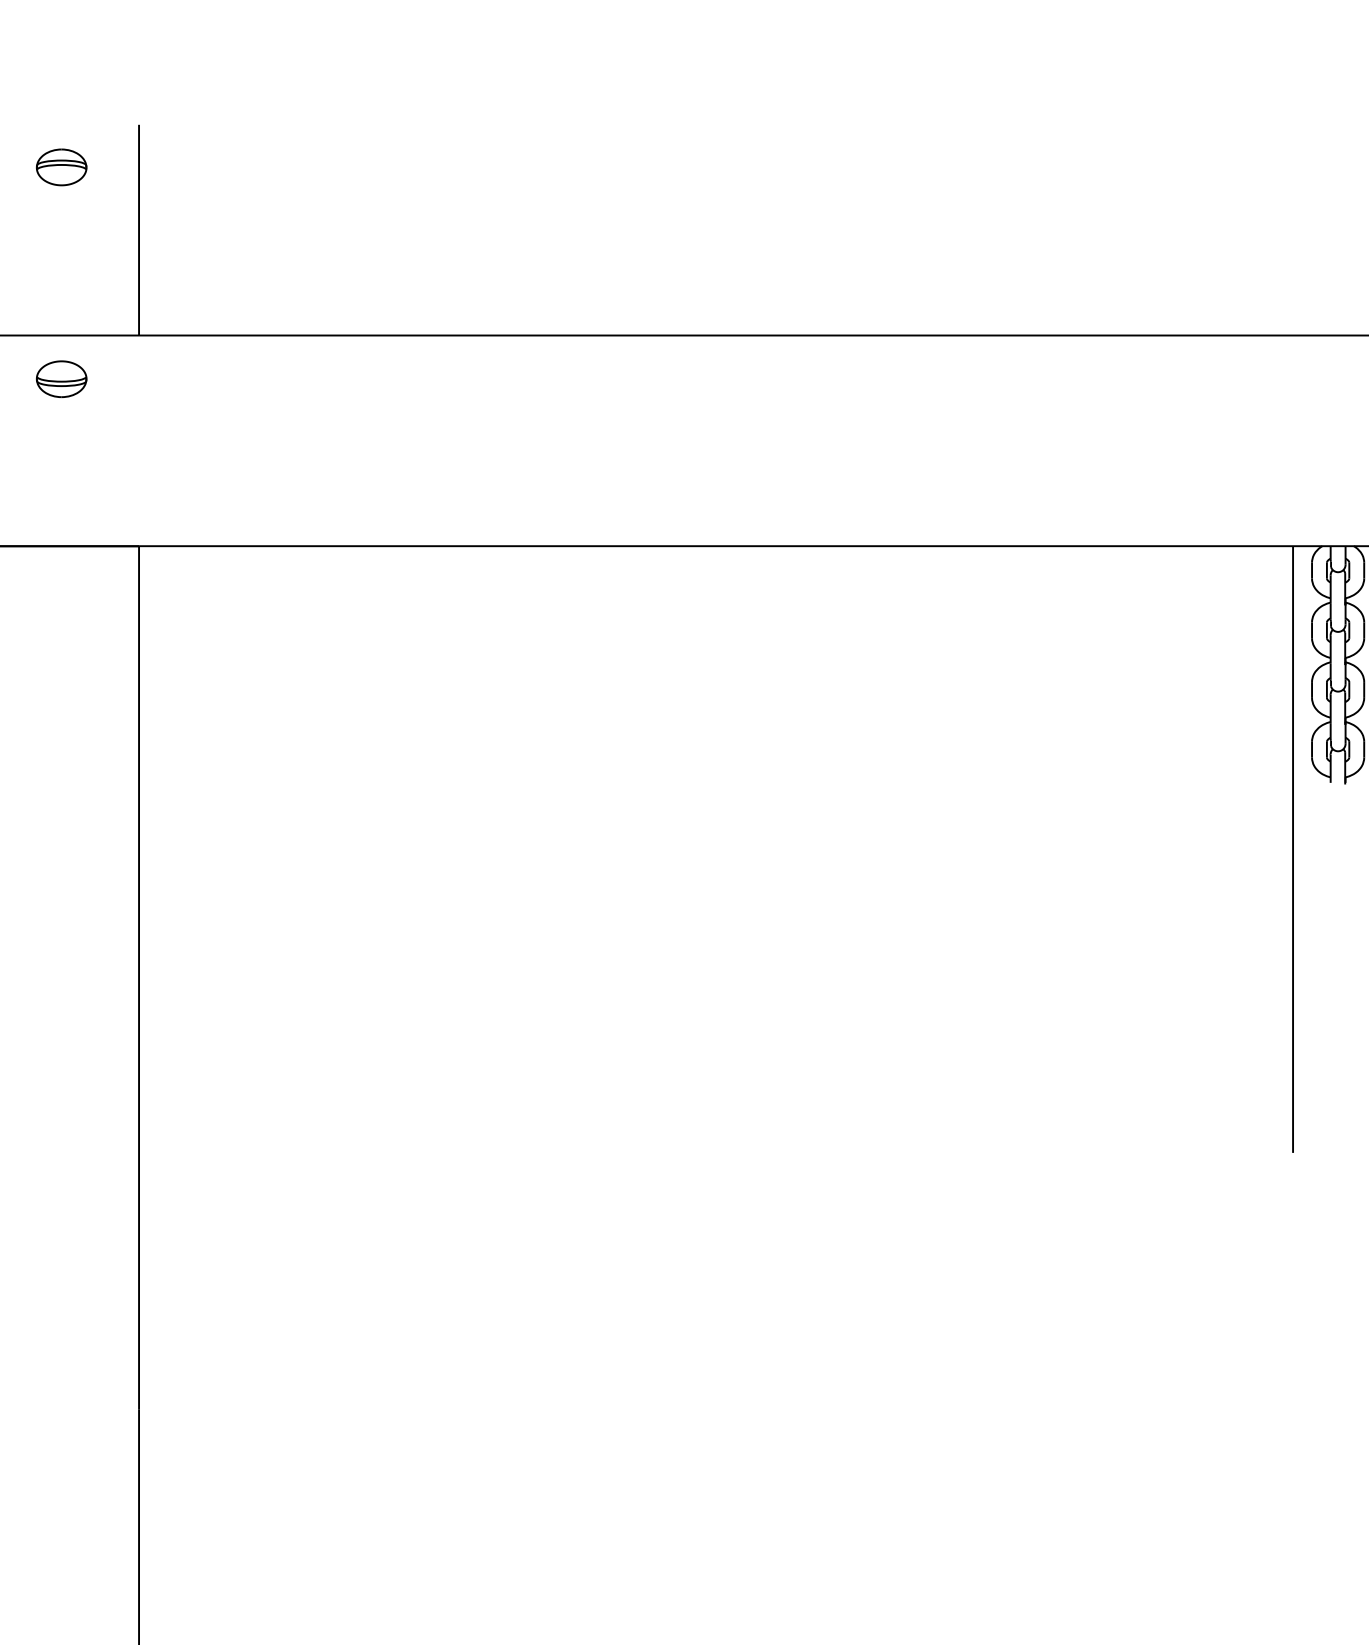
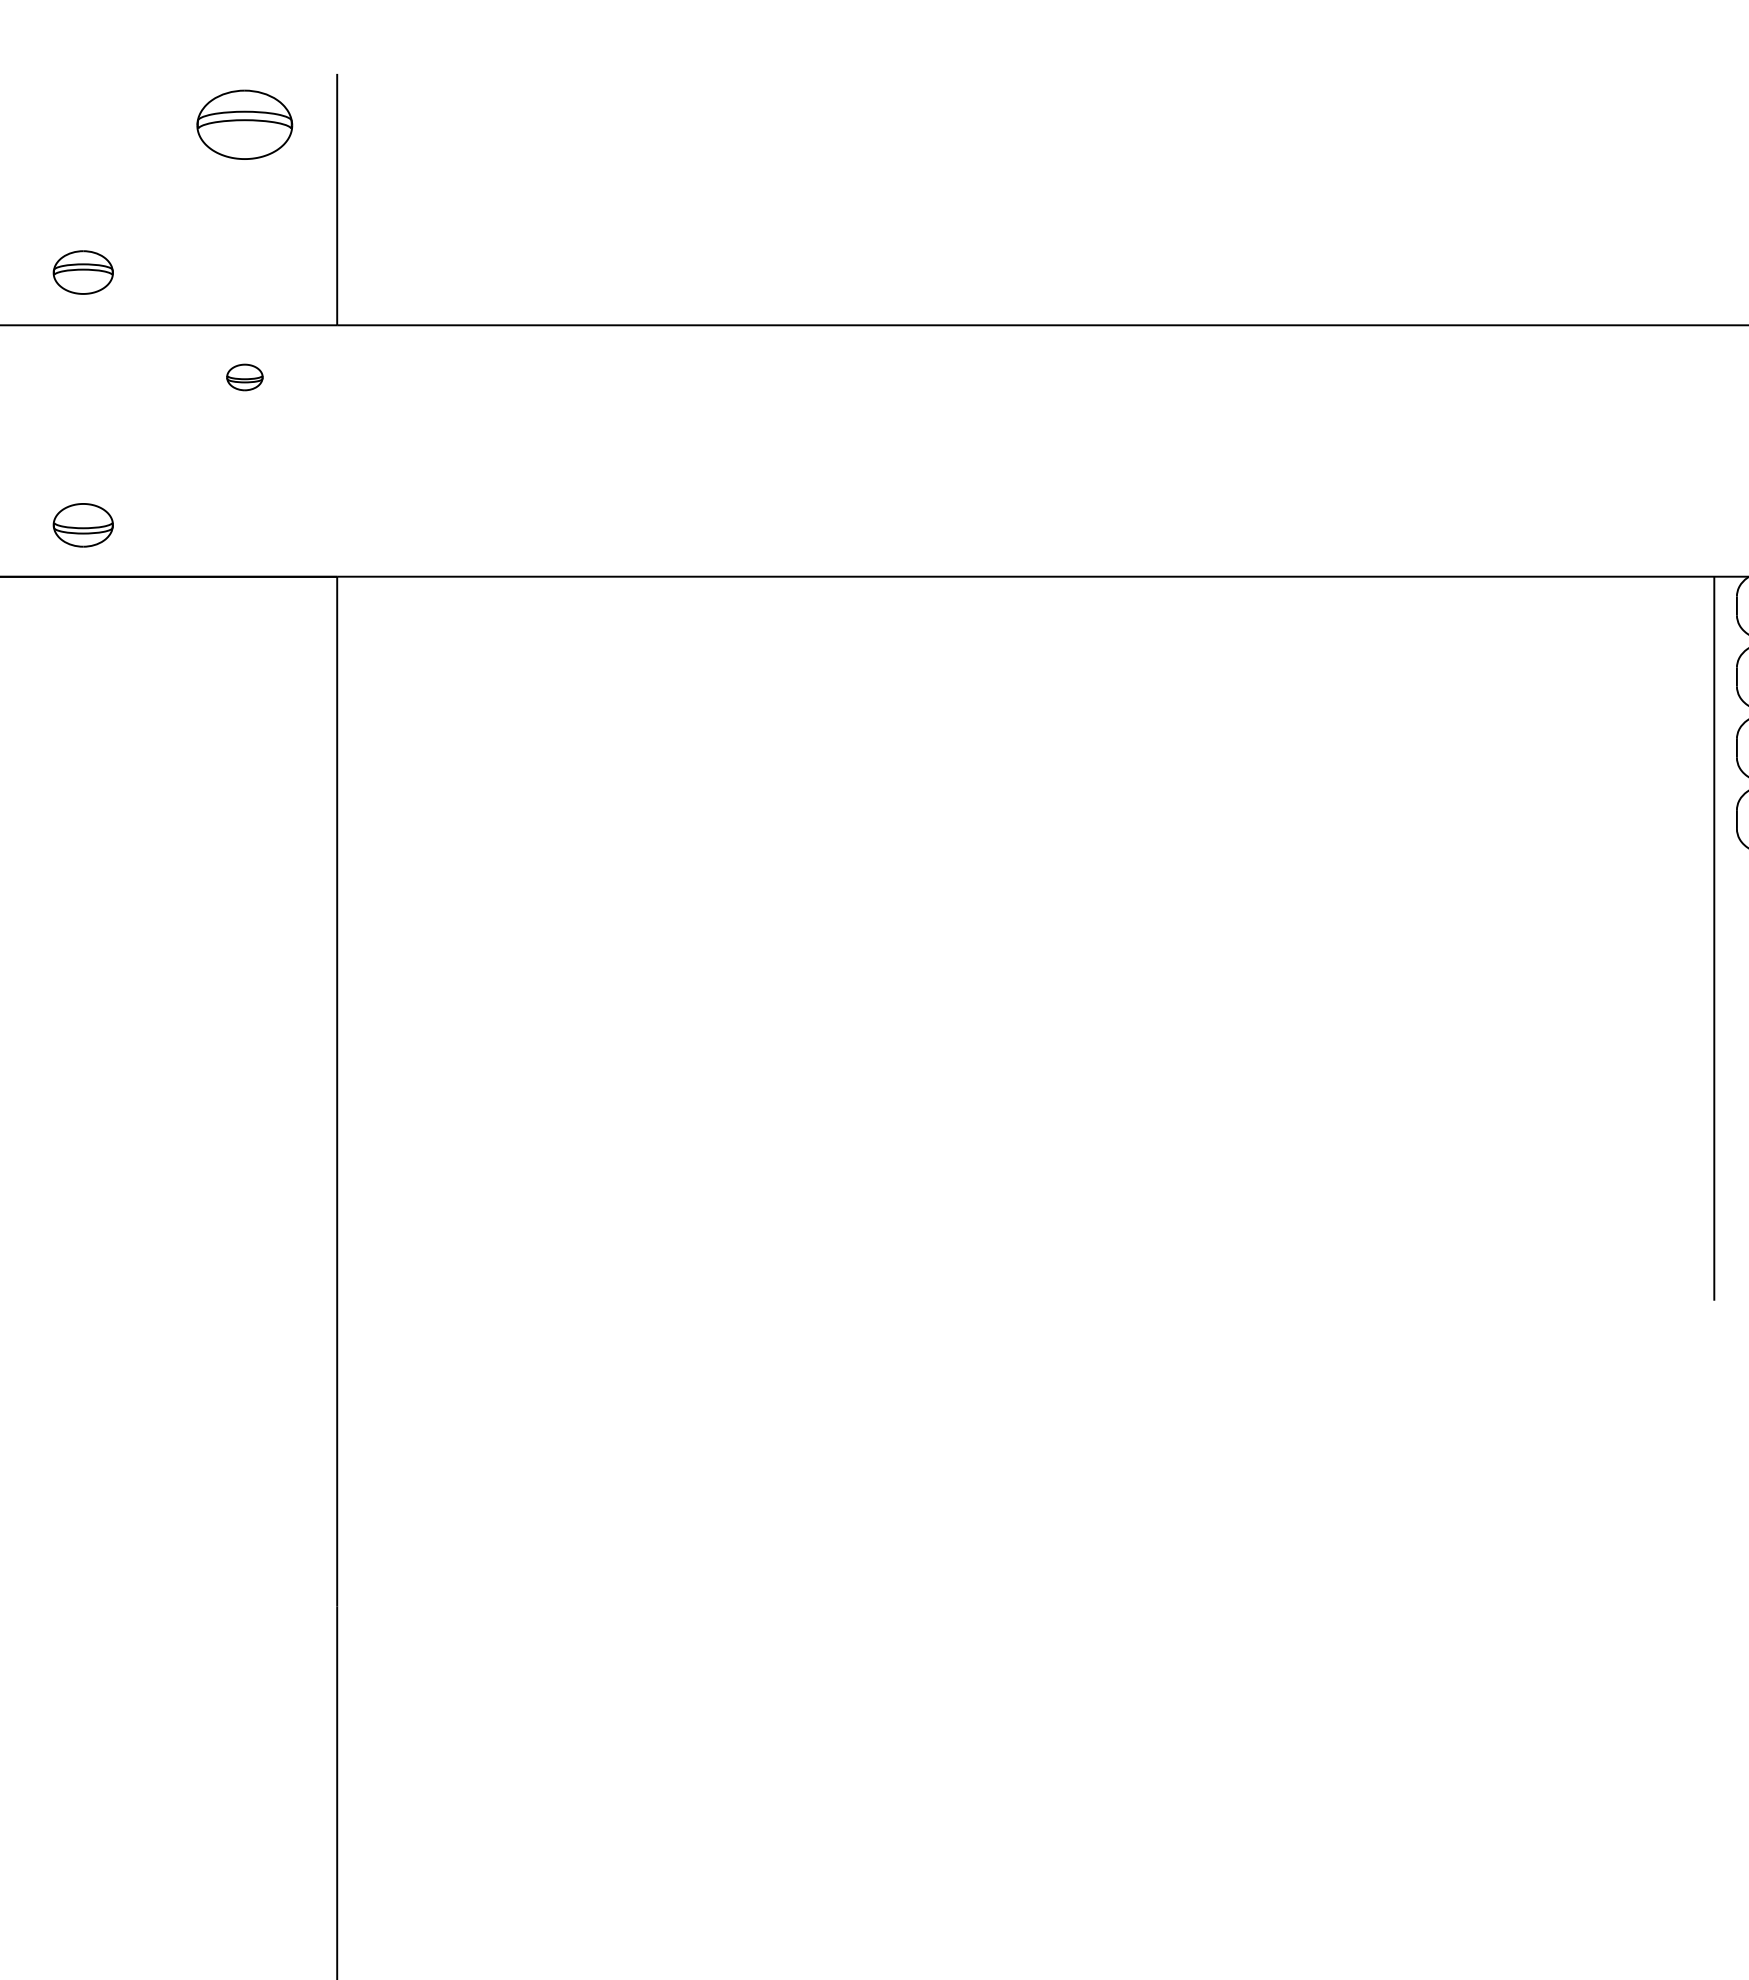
part: (61, 167) -> (244, 124), size x1.6
part: (61, 379) -> (244, 377), size x0.6

